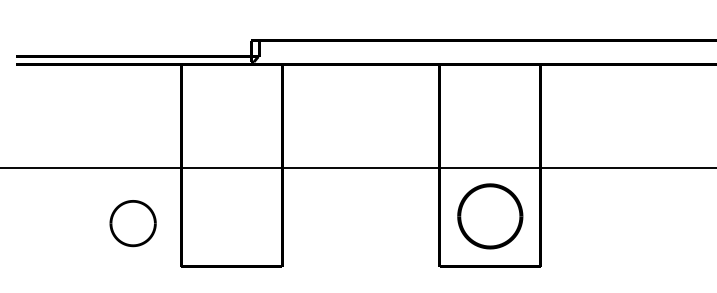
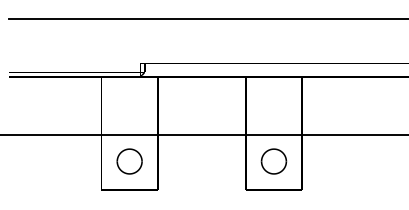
part: (489, 216) -> (273, 161), size x0.71
part: (132, 223) -> (129, 161), moved

